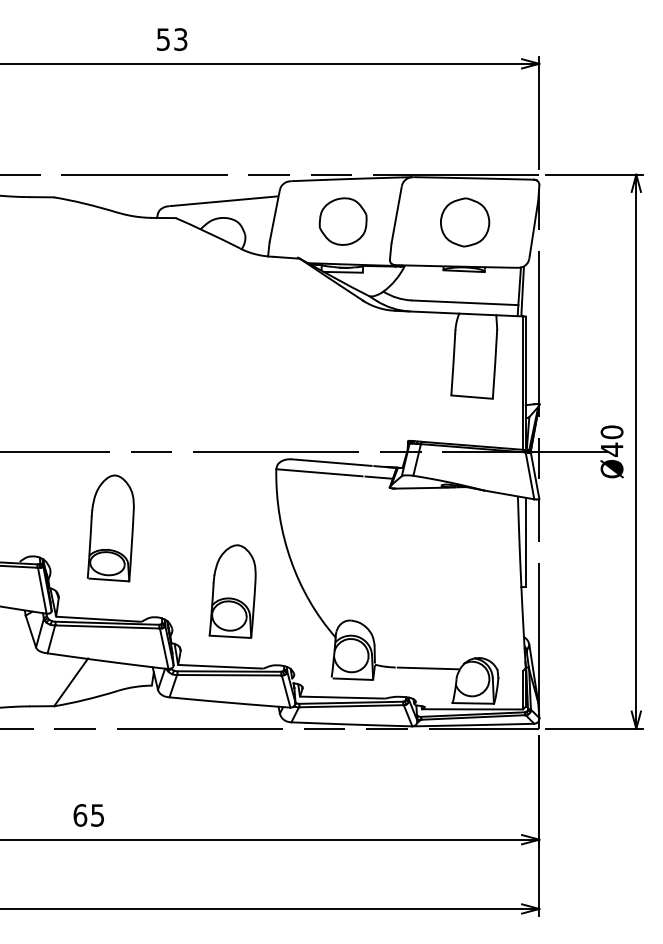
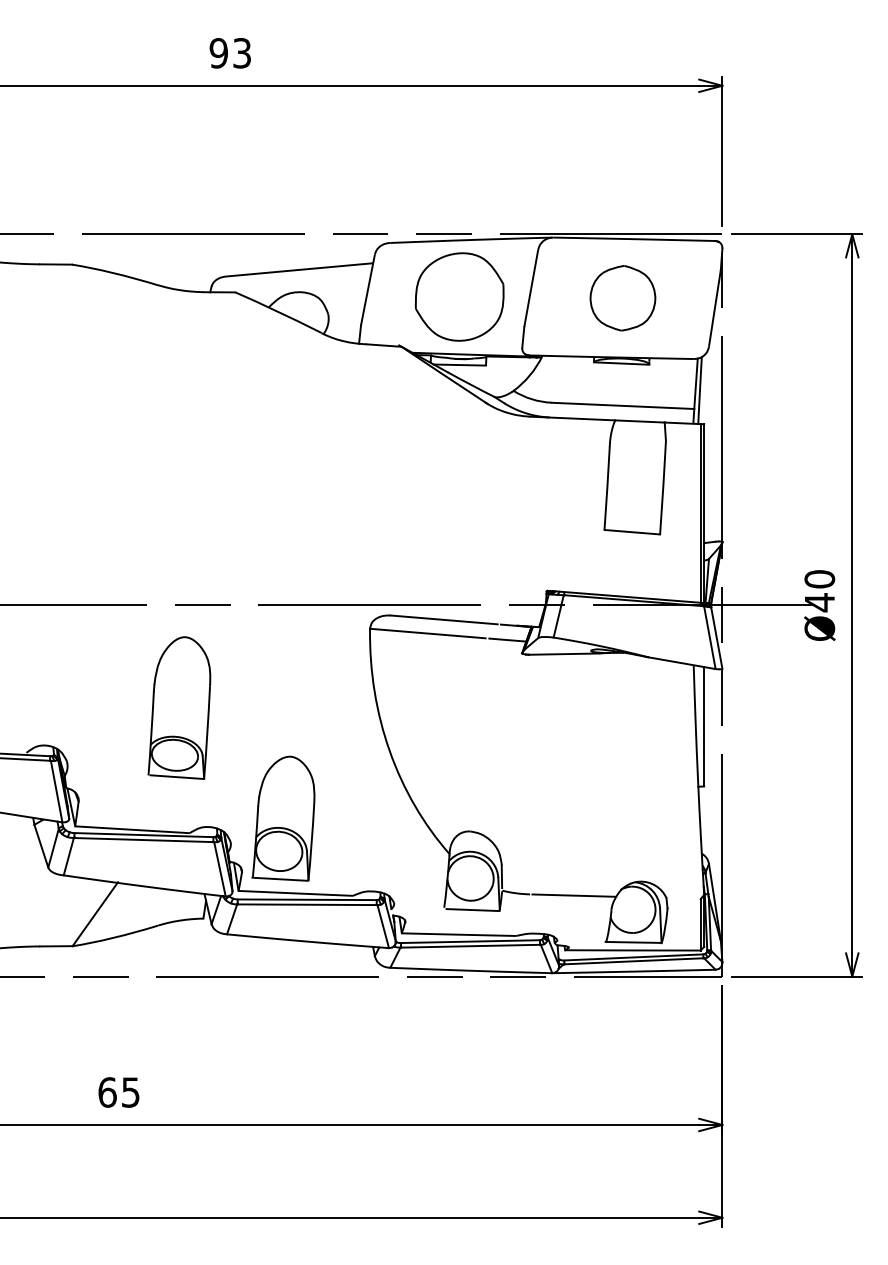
text: (163, 39) -> (218, 53), 53 -> 93
part: (343, 221) -> (459, 297), size x1.4
part: (110, 527) -> (179, 707), moved
part: (232, 591) -> (283, 818), moved

